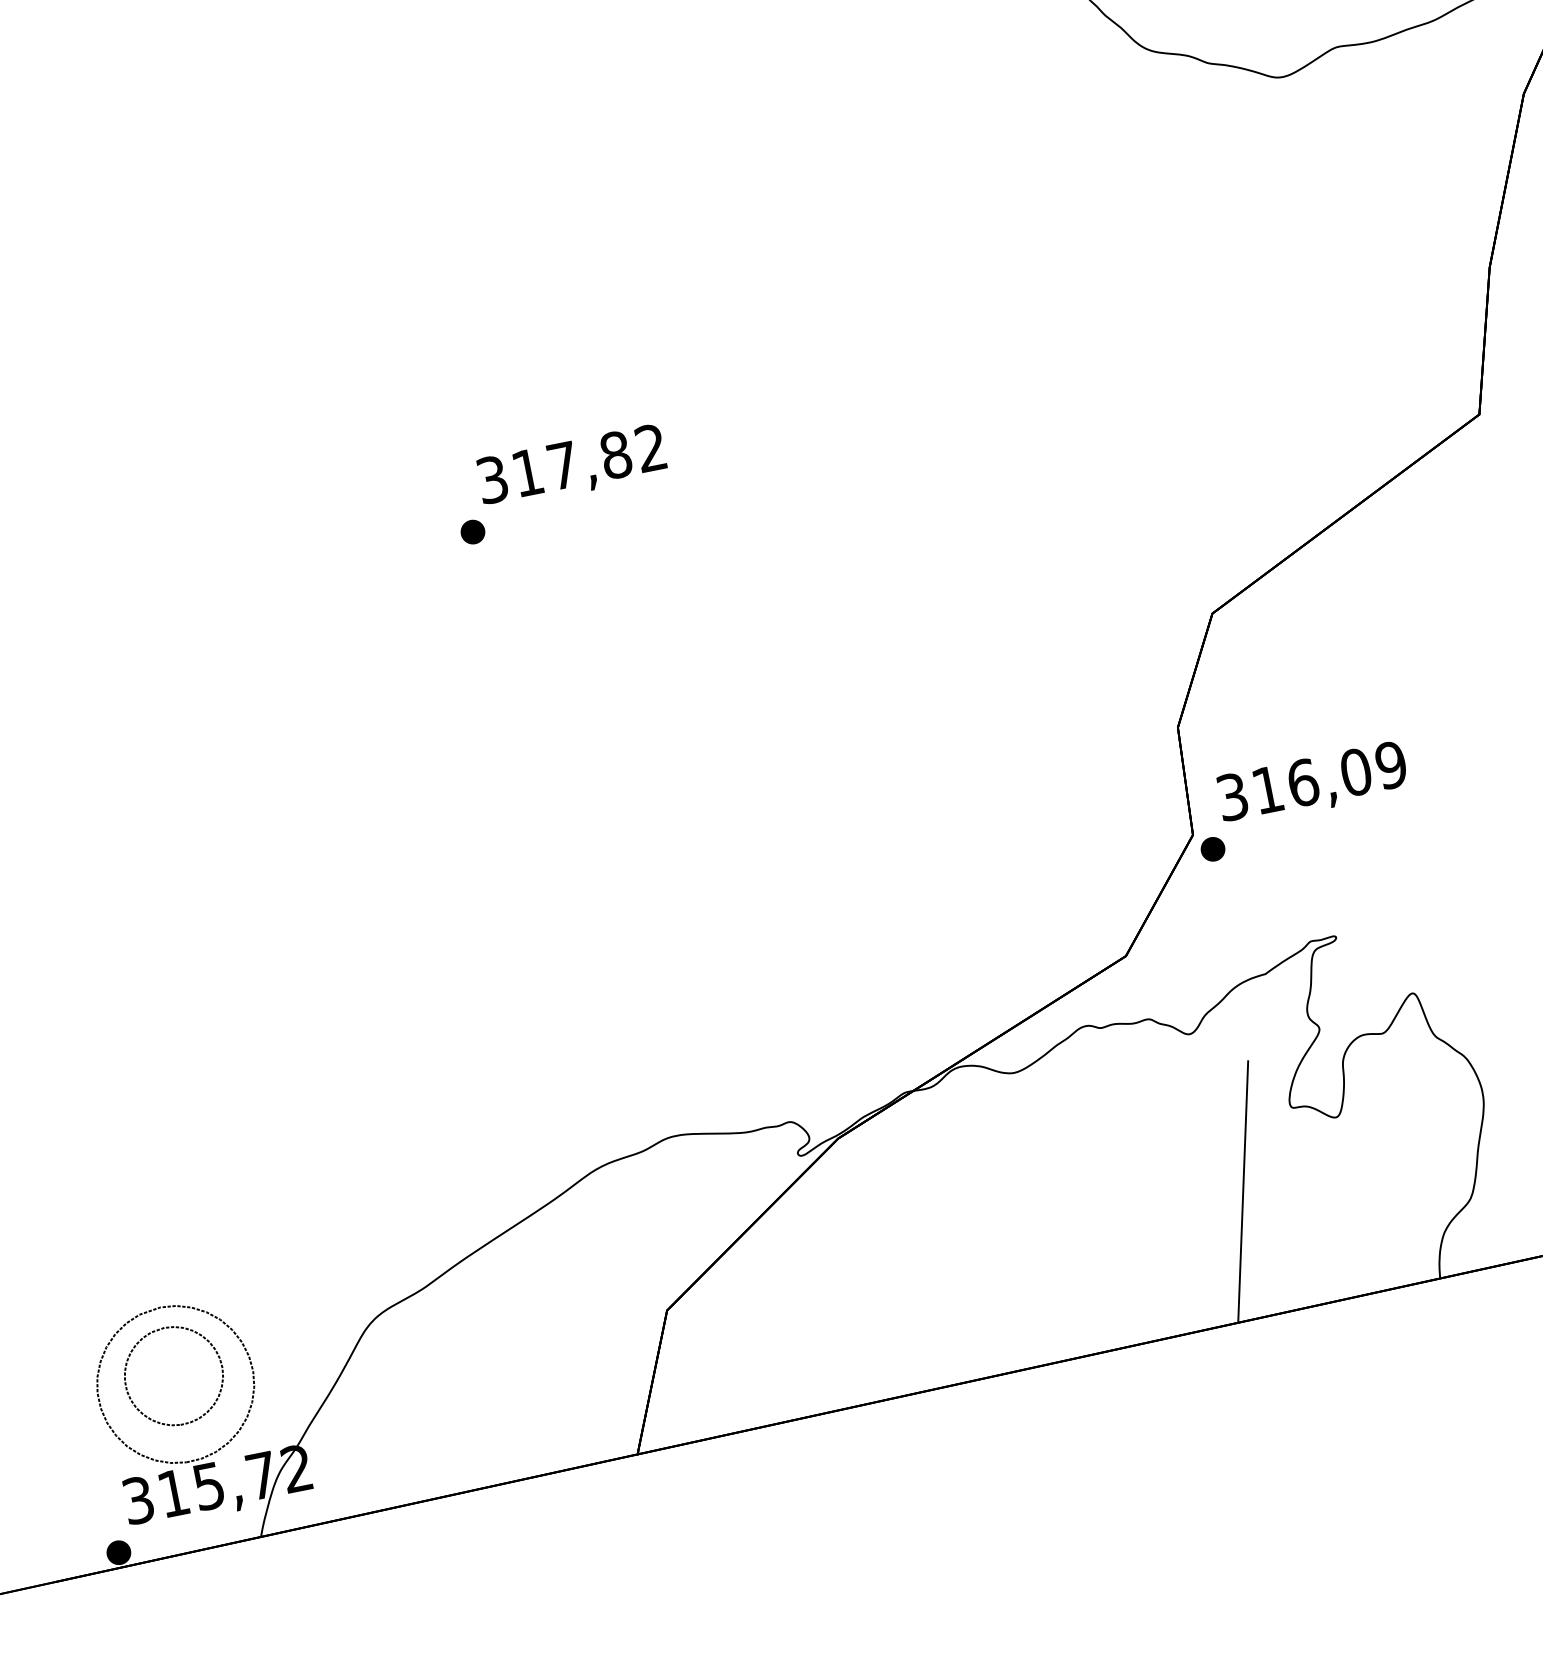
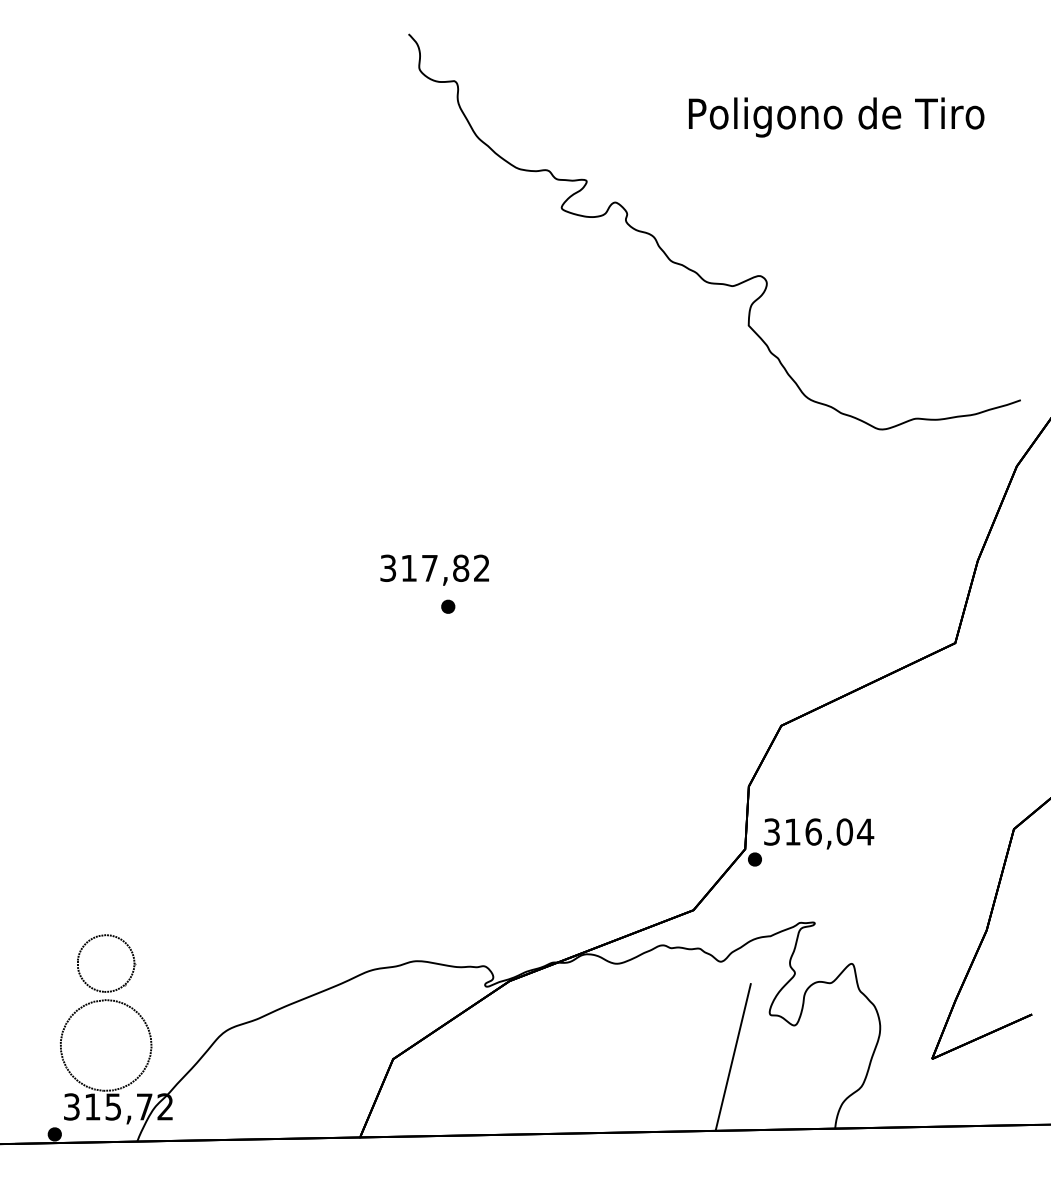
part: (473, 531) -> (448, 606), moved
text: (1390, 764) -> (865, 831), 316,09 -> 316,04
part: (216, 1356) -> (132, 957), moved

